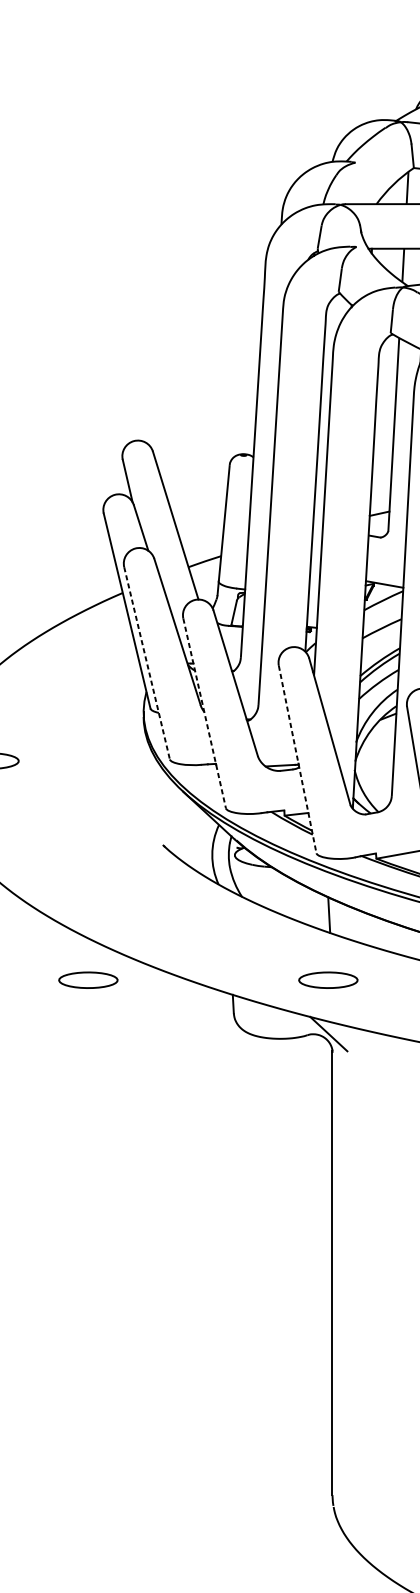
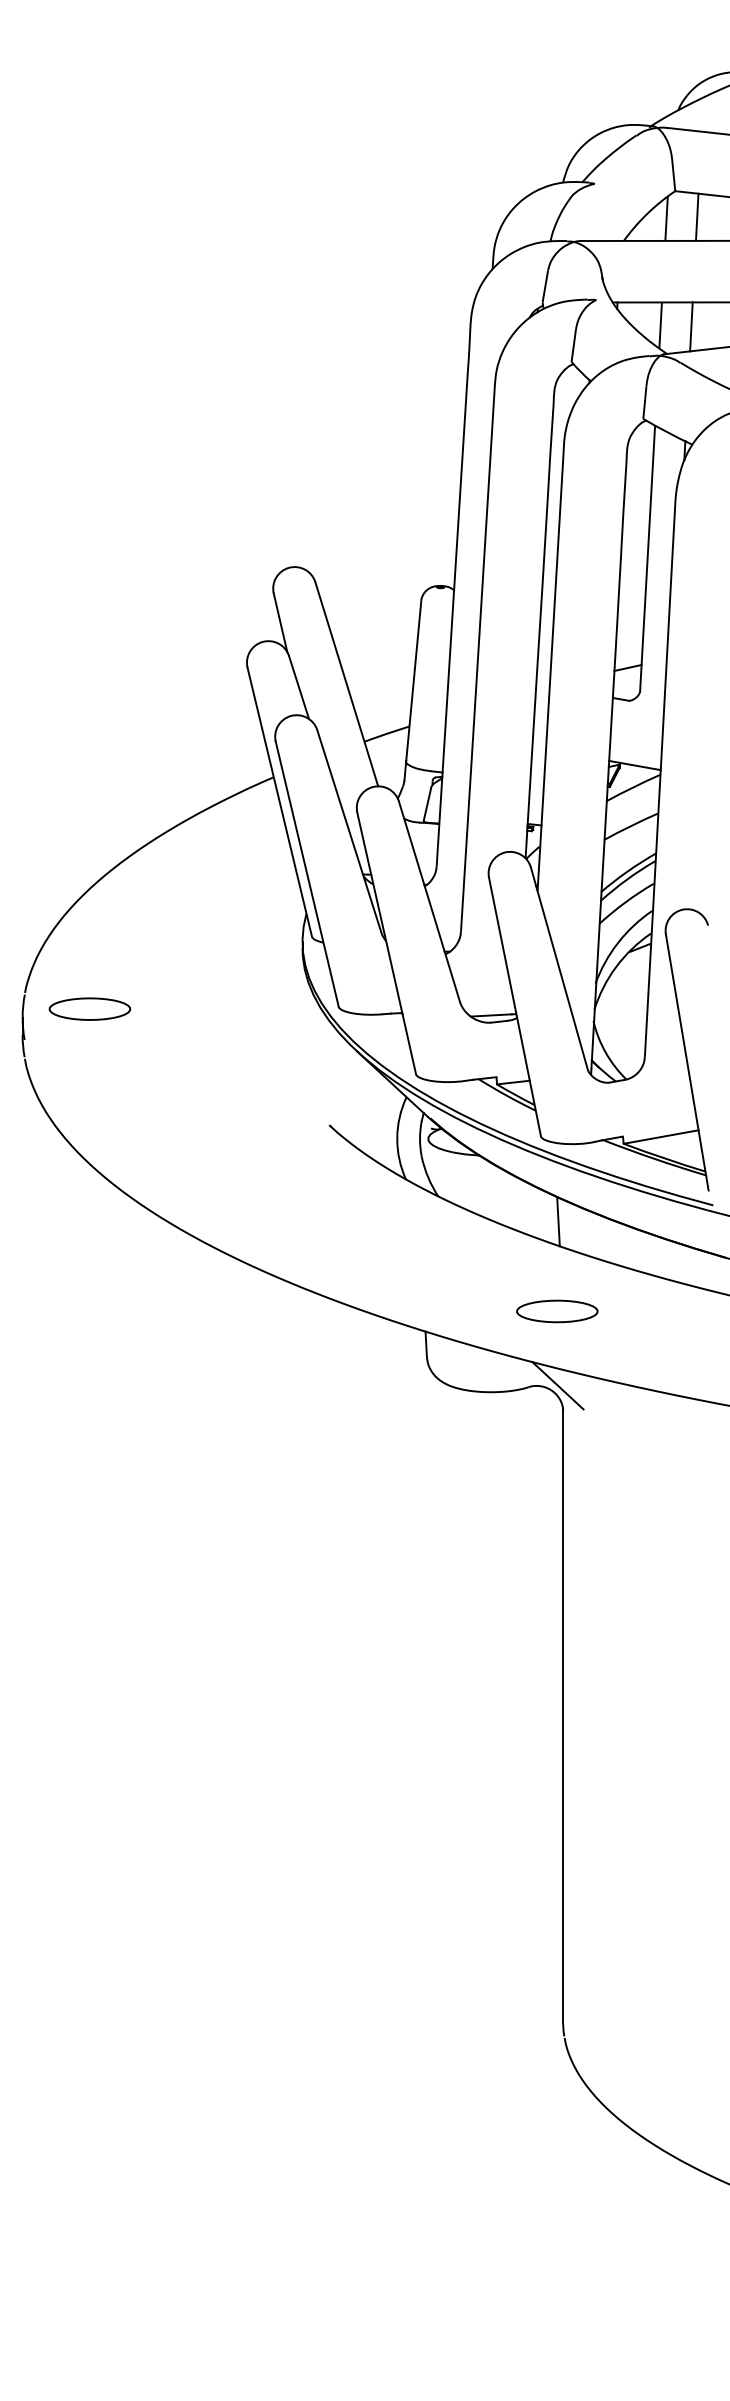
line: (147, 663) -> (307, 874), dashed -> solid
line: (204, 713) -> (386, 943), dashed -> solid
line: (297, 759) -> (514, 1006), dashed -> solid
part: (88, 980) -> (226, 1311), removed

